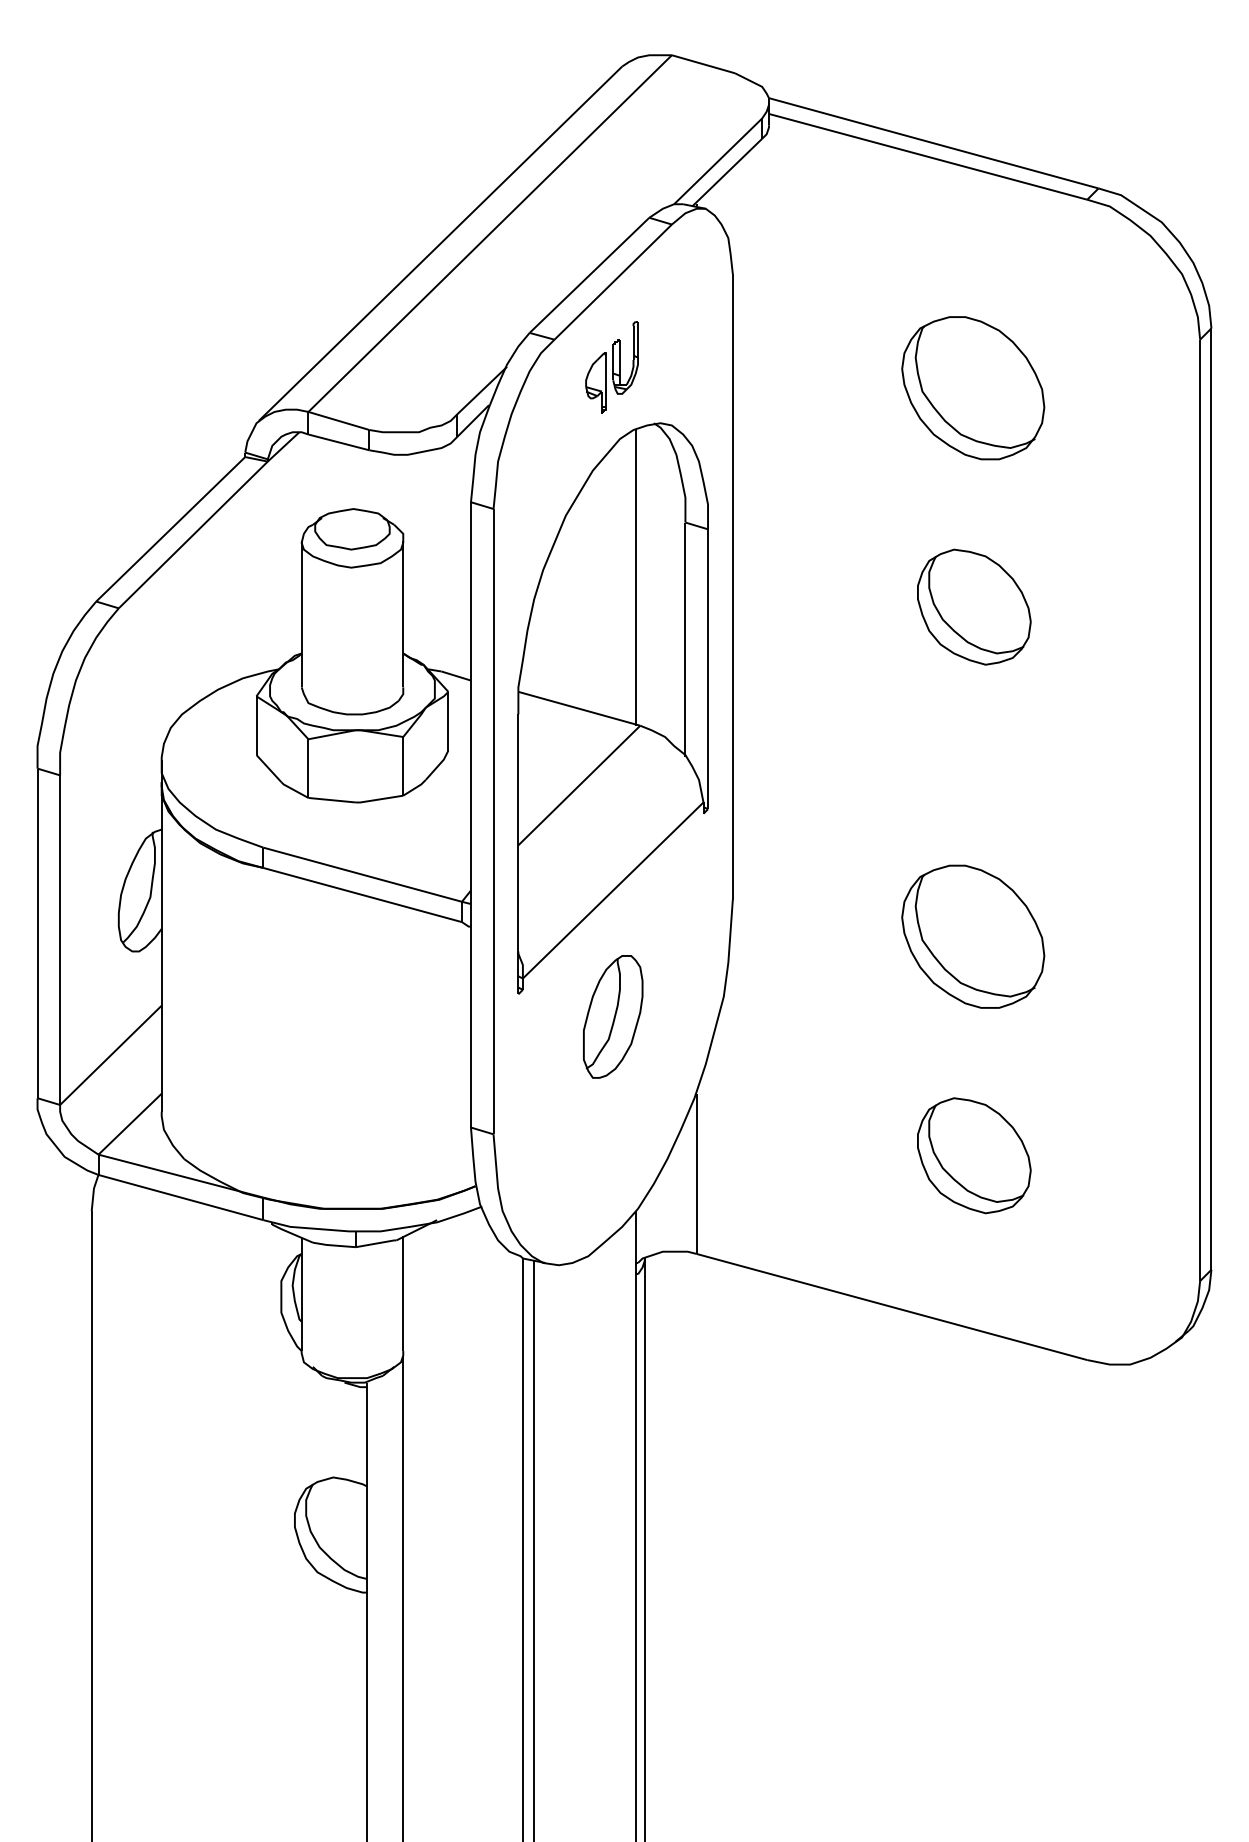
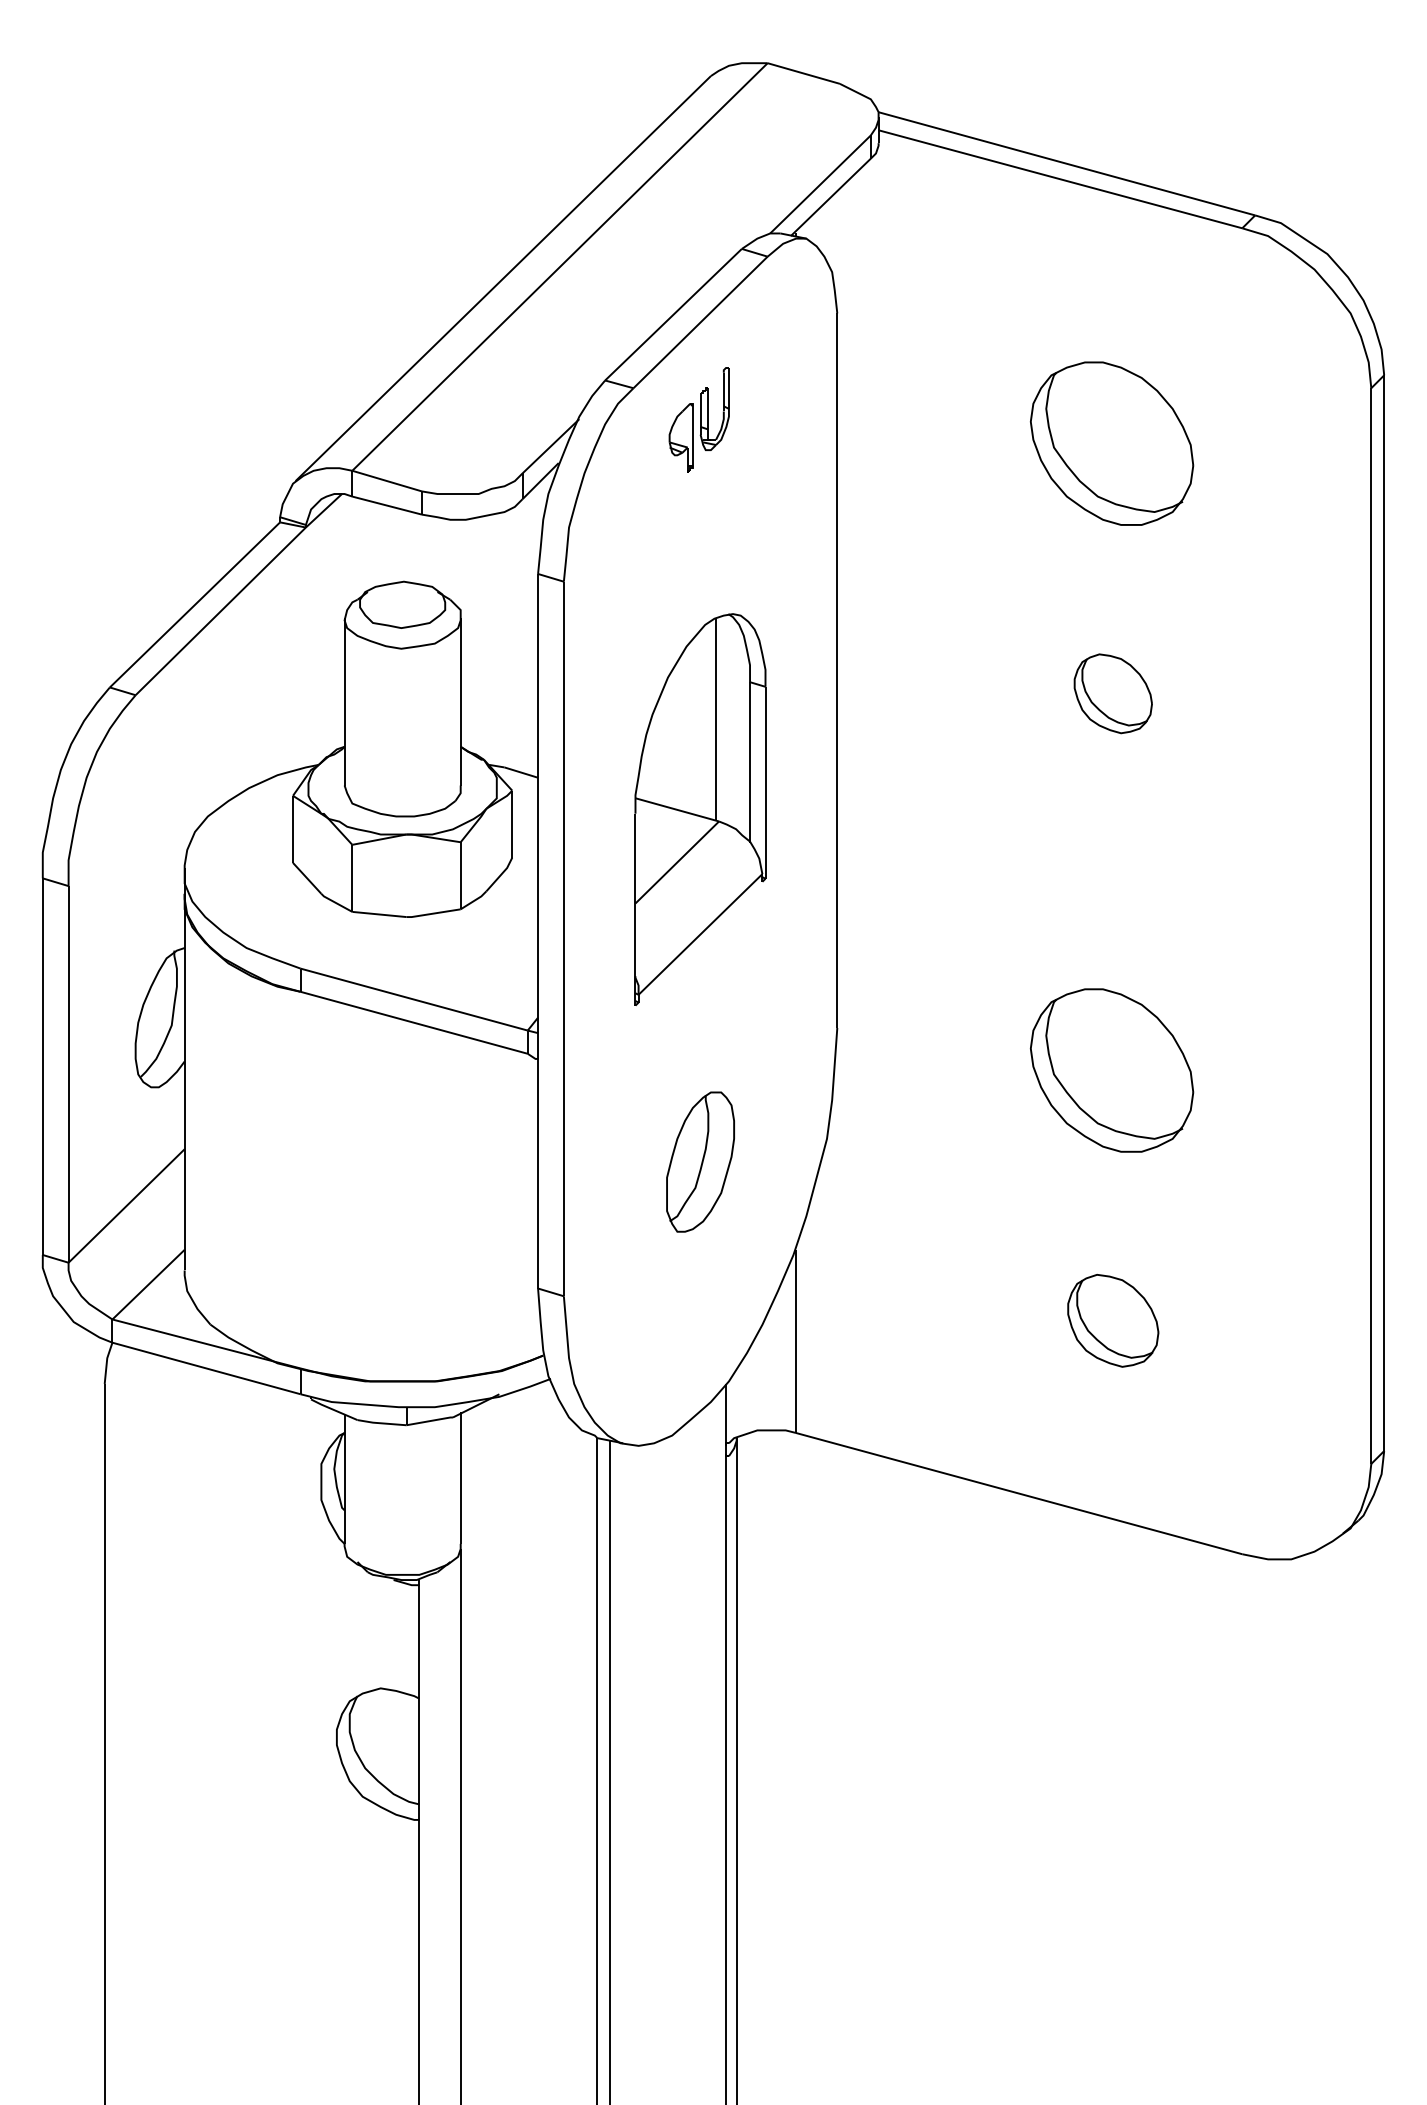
part: (974, 606) -> (1113, 693), size x0.6
part: (612, 708) -> (699, 809), size x0.6
part: (974, 1155) -> (1113, 1320), size x0.7

